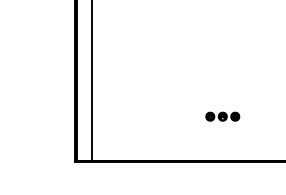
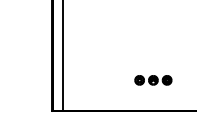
part: (222, 115) -> (153, 79), size x1.6

